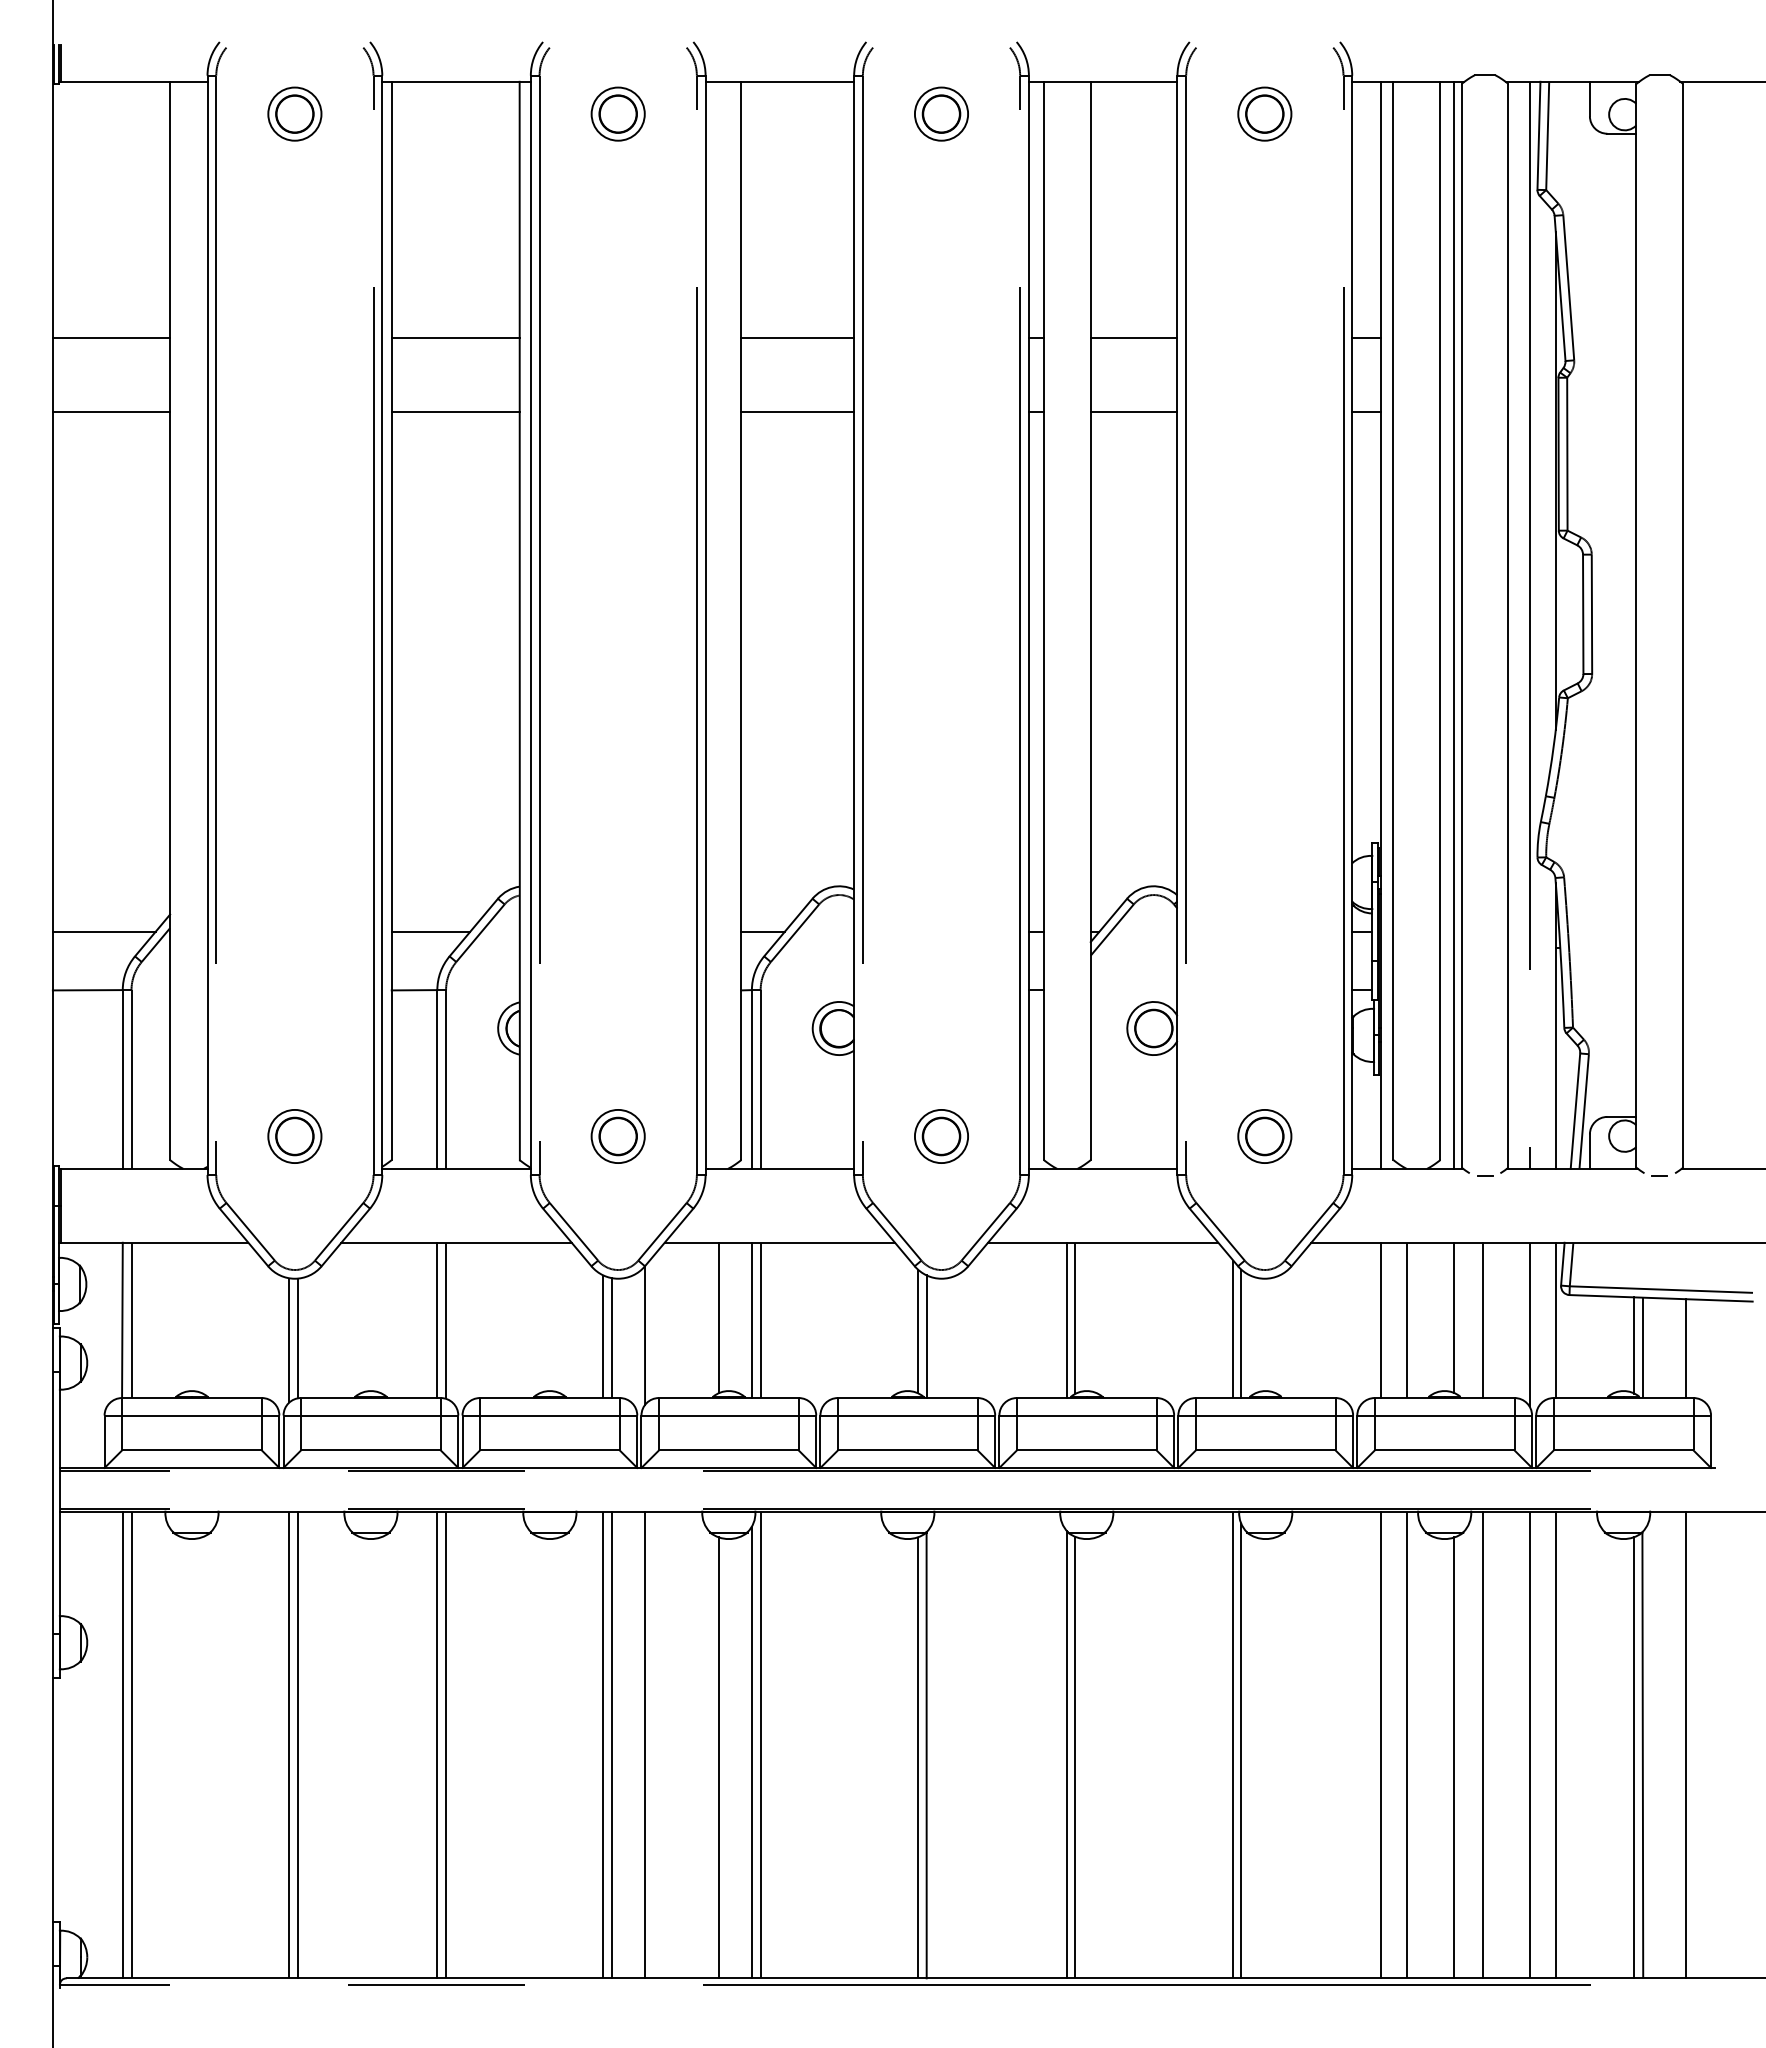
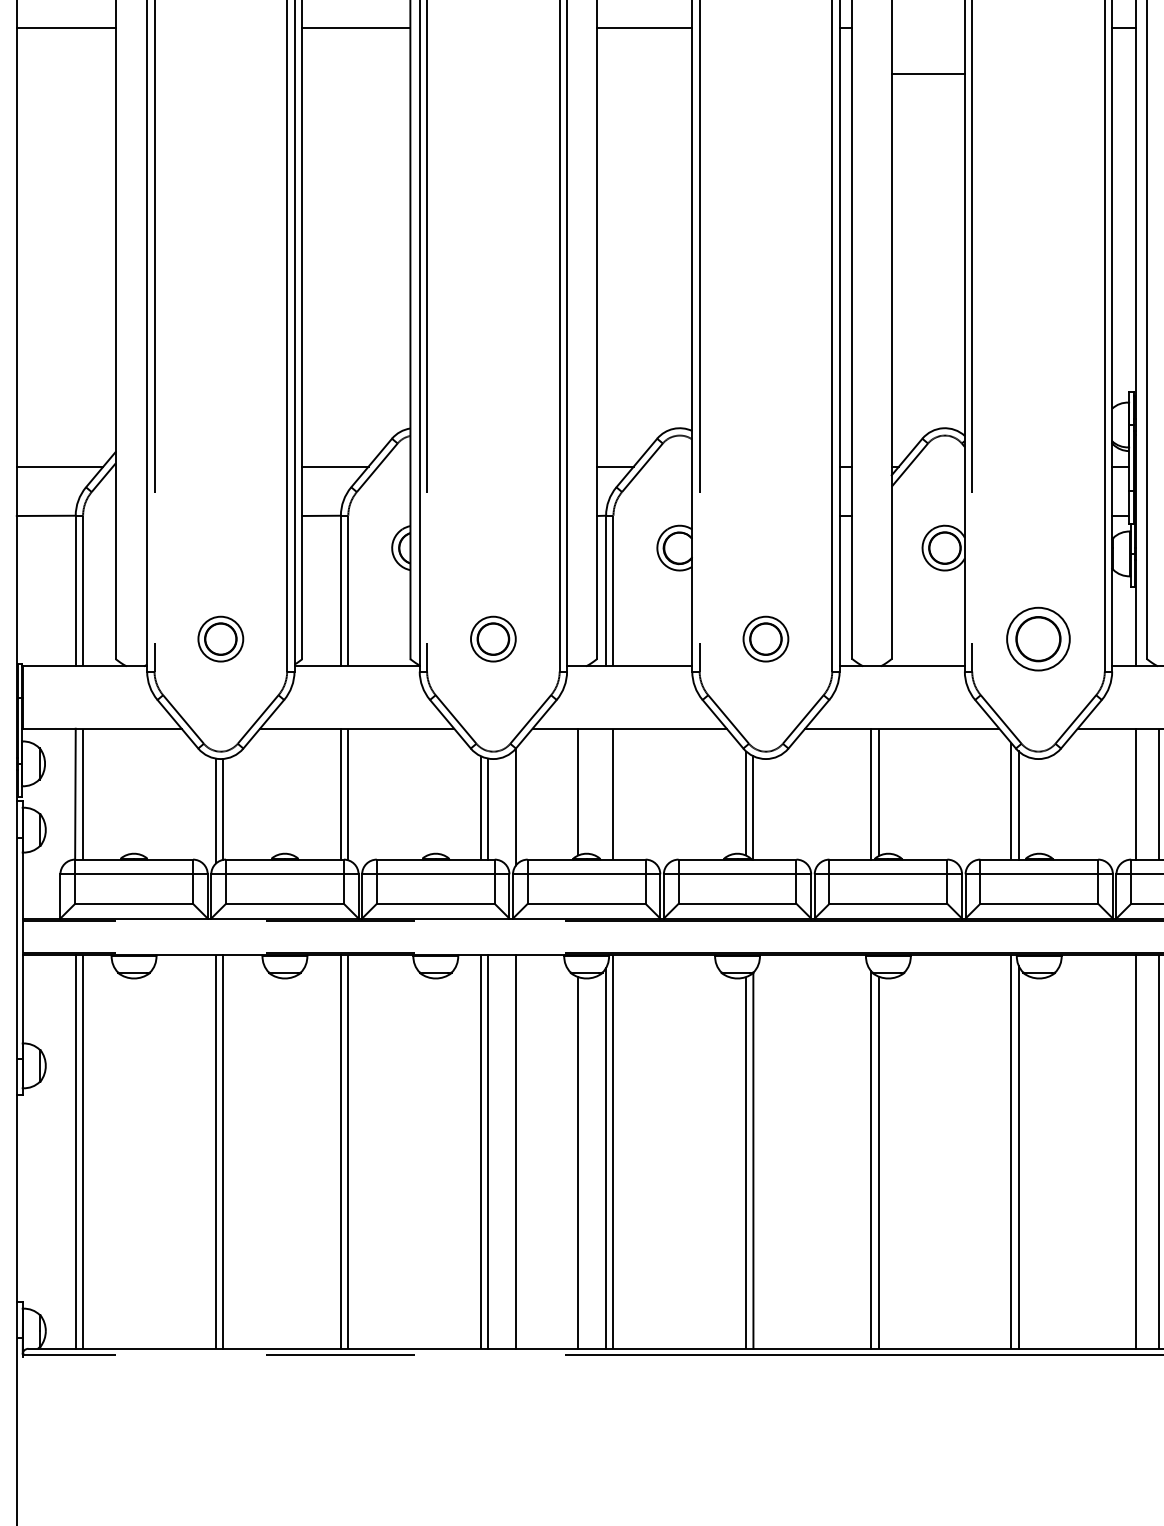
line: (1133, 411) -> (927, 74), moved
part: (1264, 1136) -> (1038, 639), size x1.4
line: (751, 1320) -> (605, 794), removed

